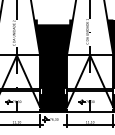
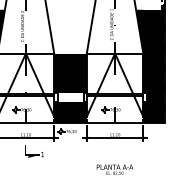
fill: (53, 37) -> (70, 31), removed
fill: (53, 90) -> (70, 96), removed

